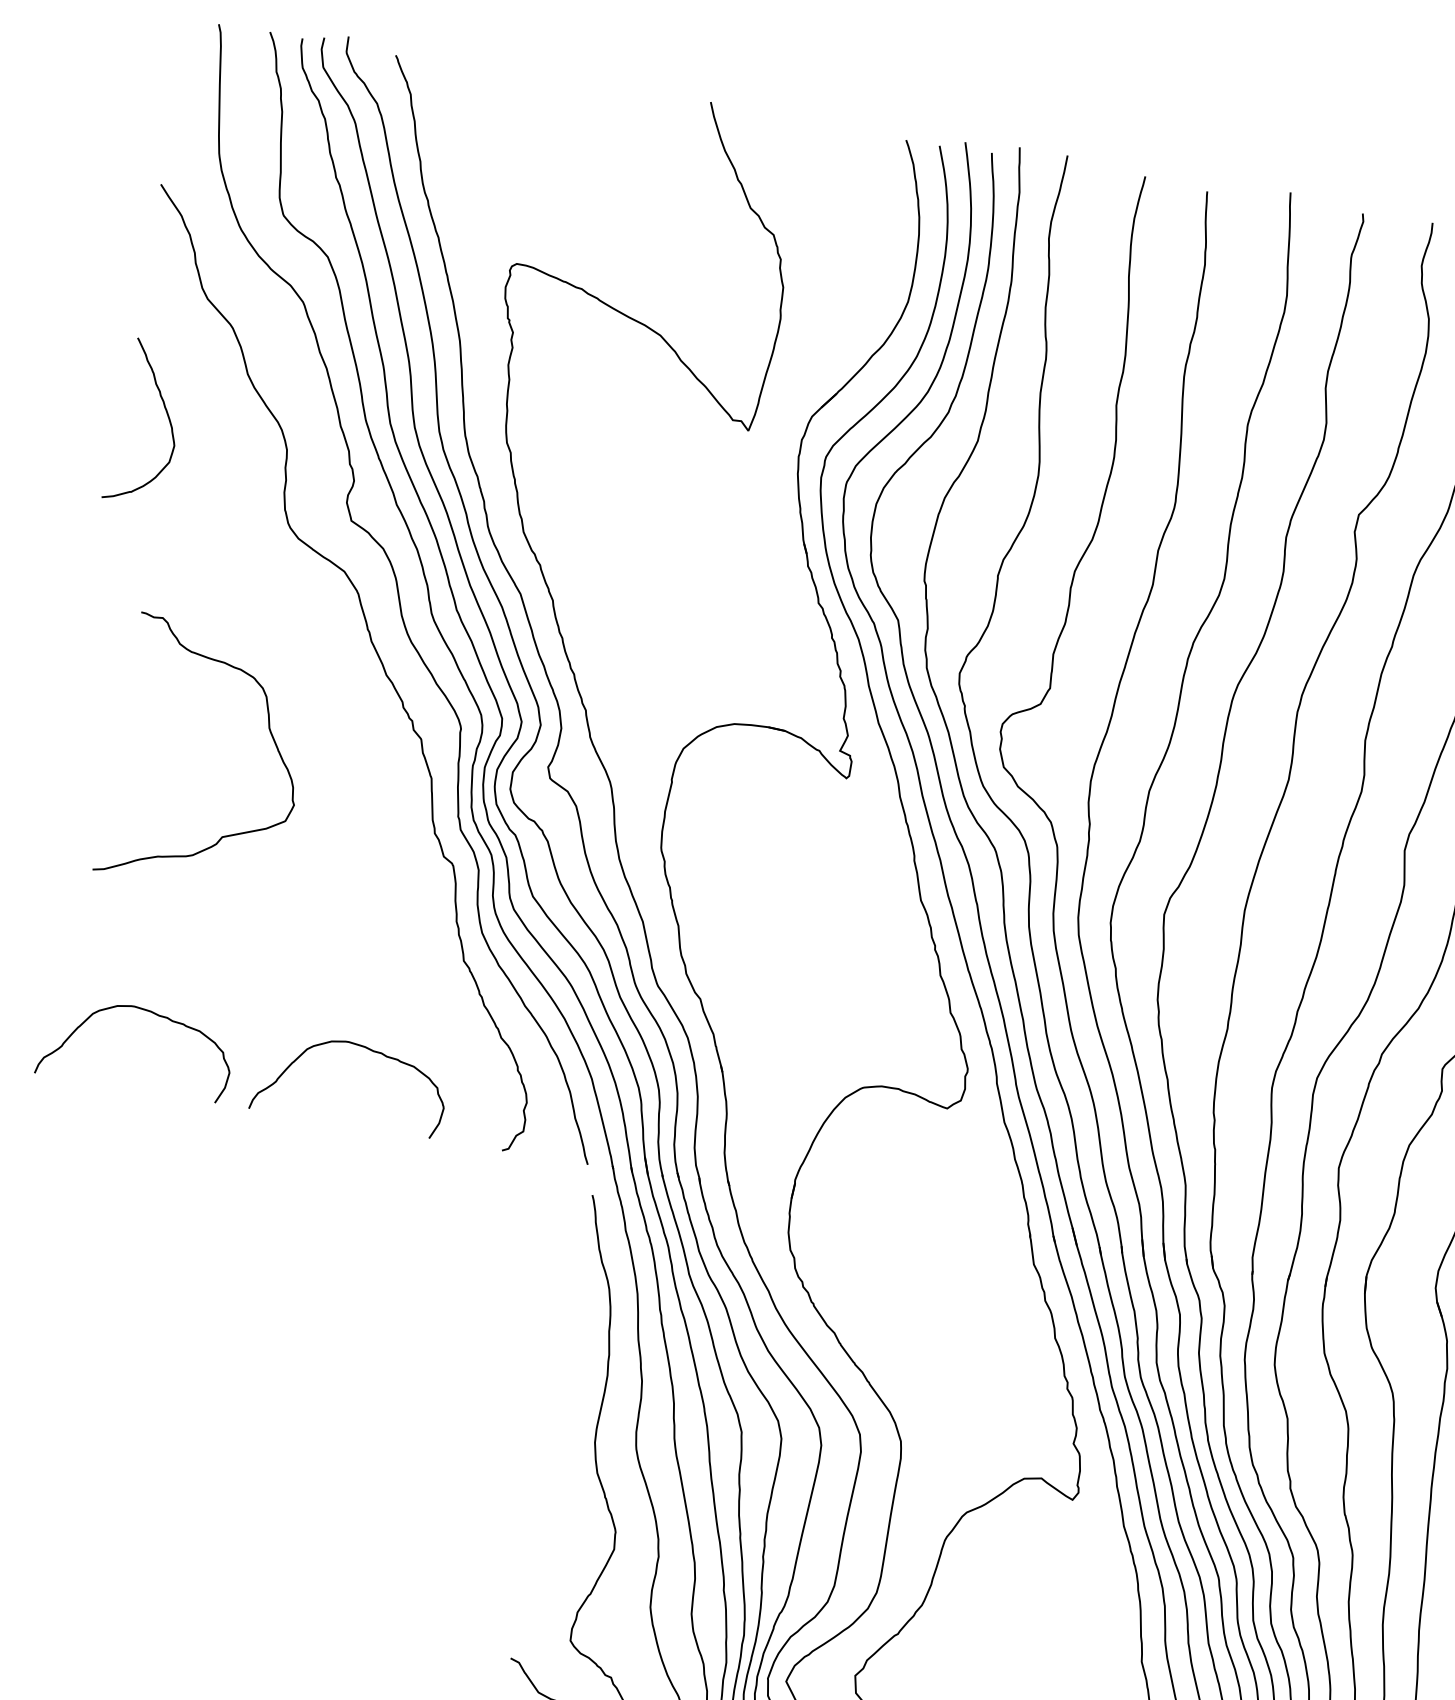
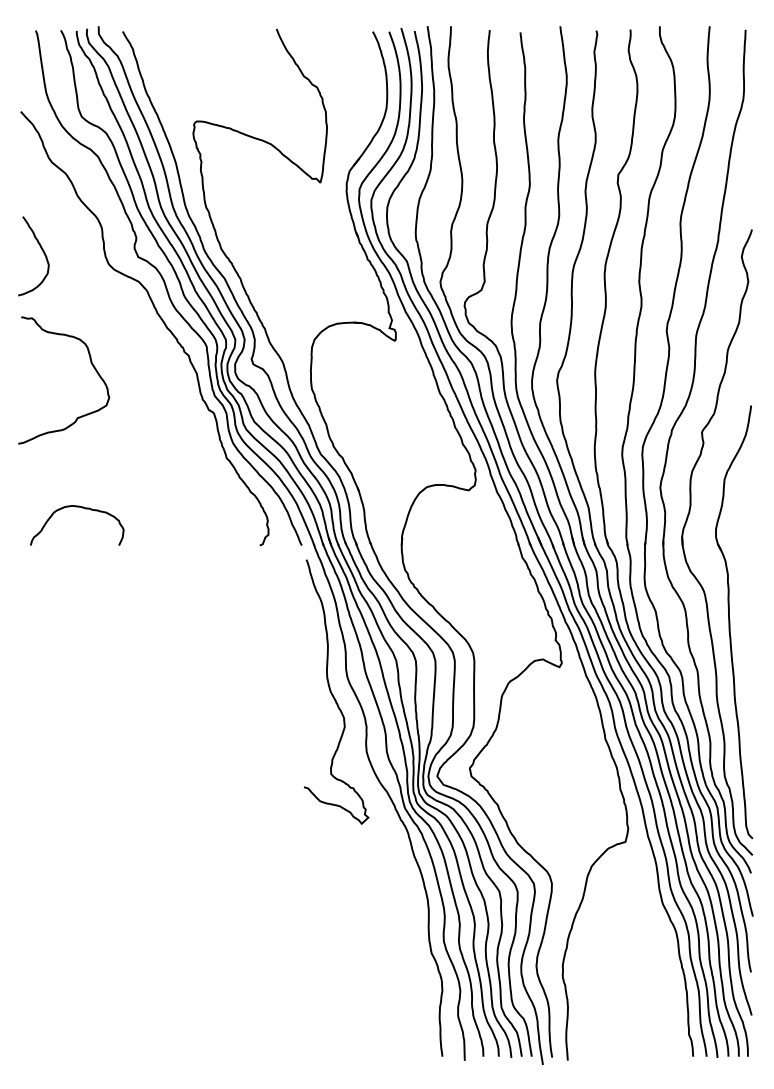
curve: (166, 415) -> (42, 251), moved
curve: (270, 736) -> (92, 366), moved
curve: (366, 1050) -> (187, 508), removed

